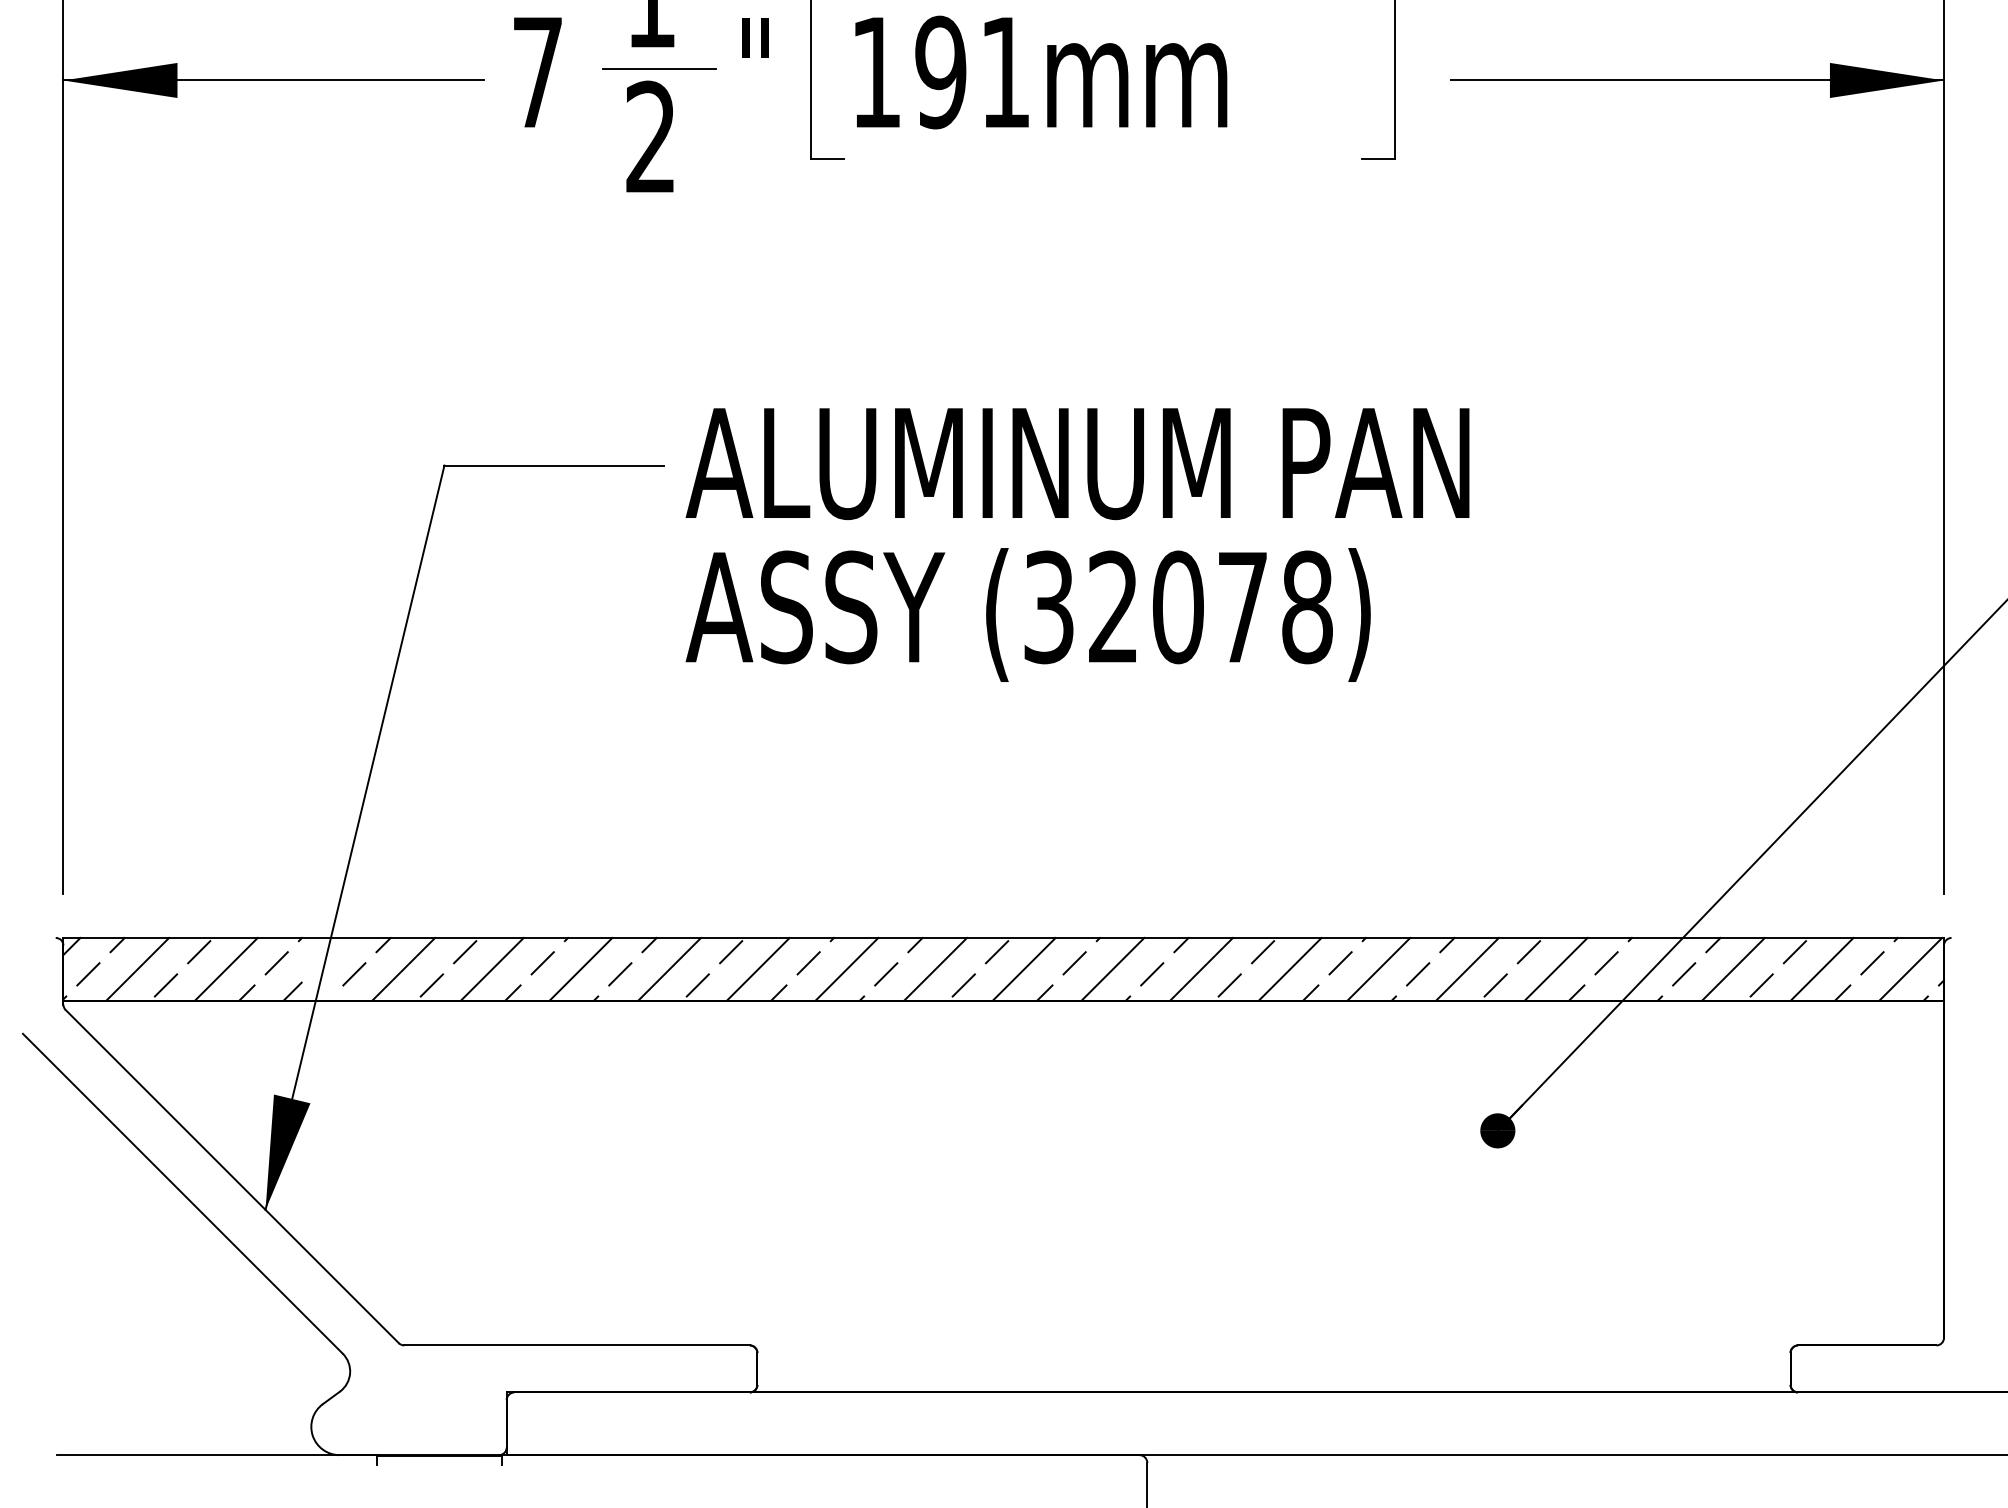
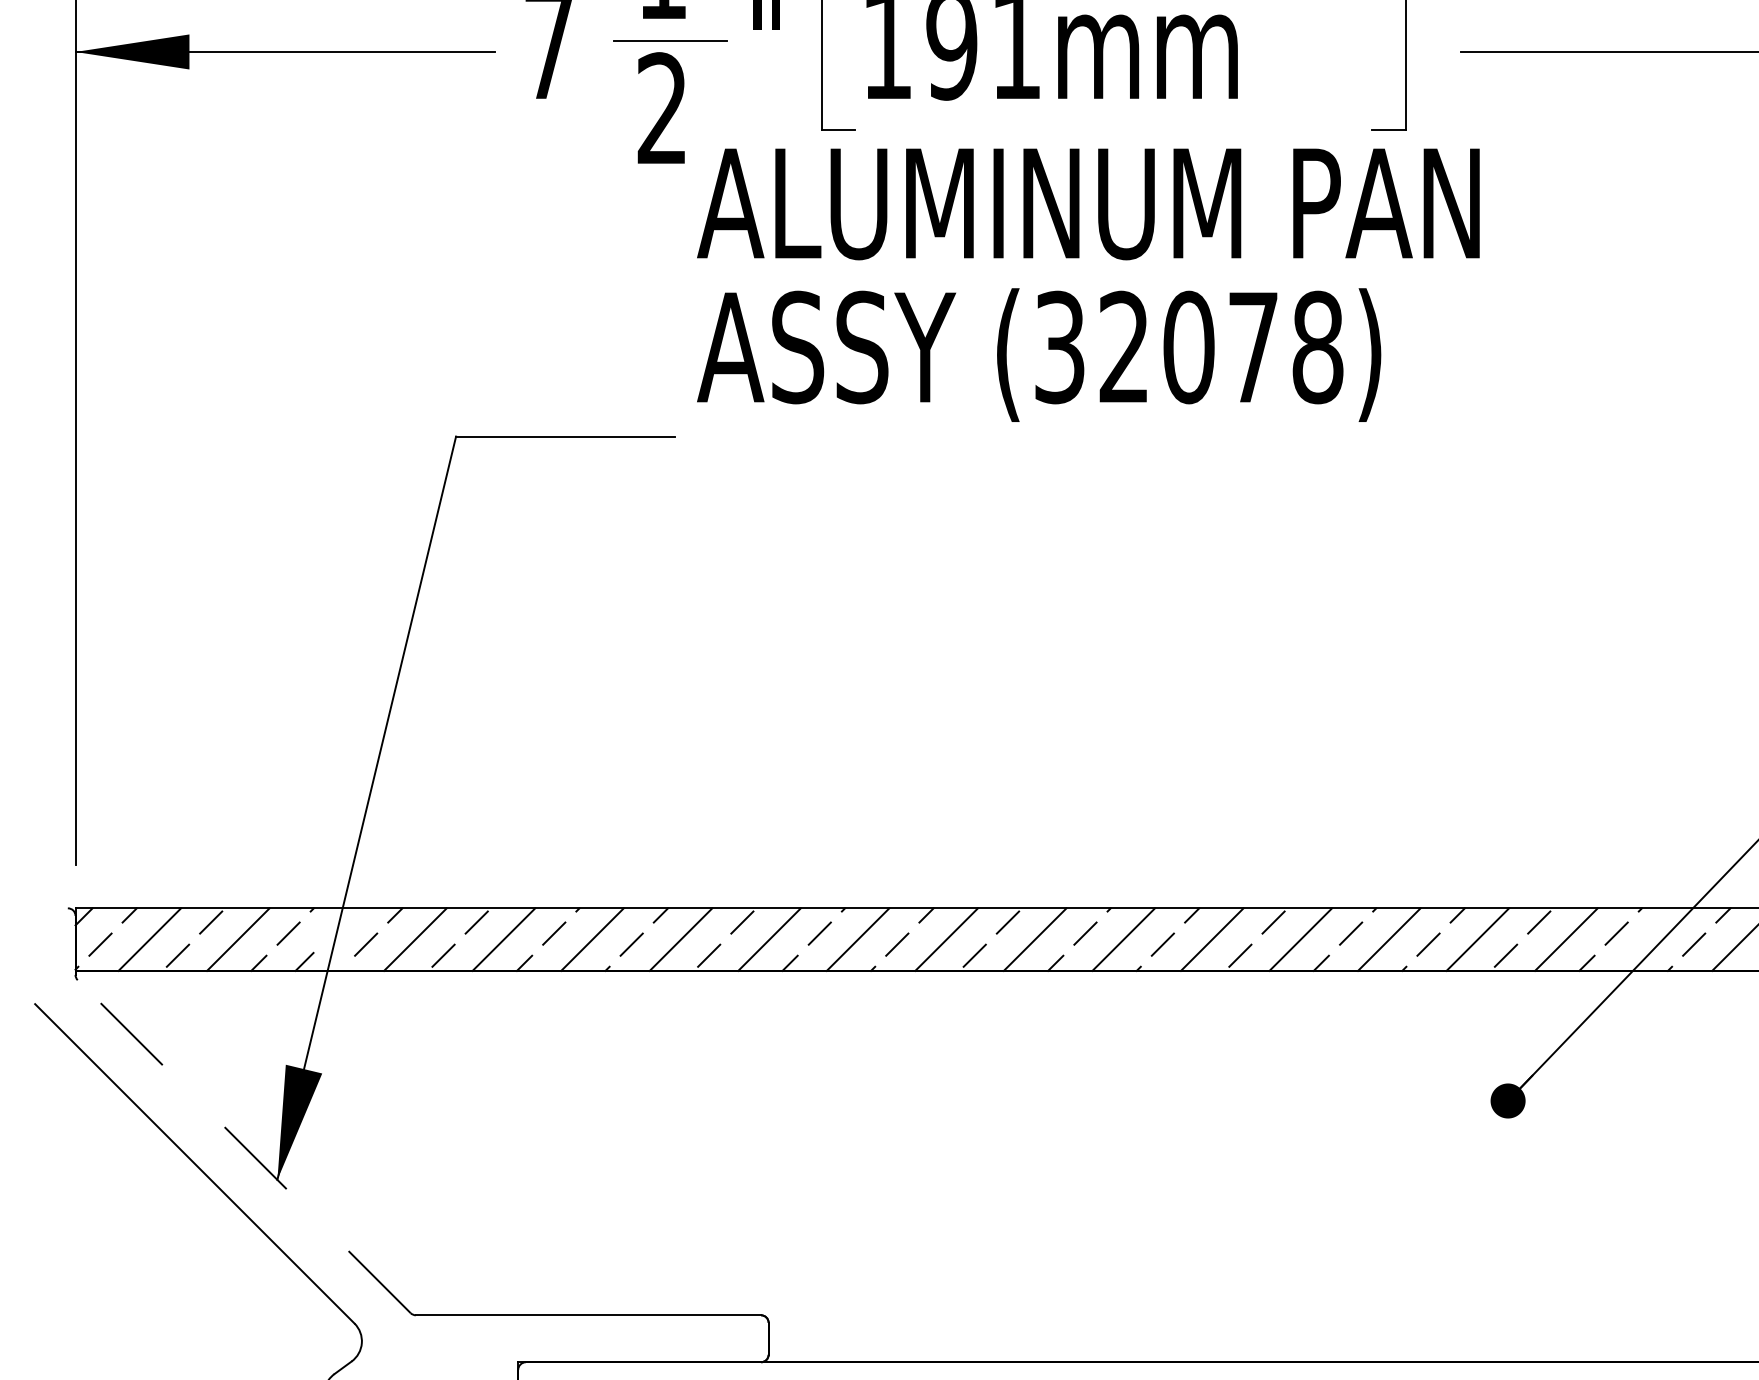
text: (1077, 544) -> (1088, 284), moved
line: (232, 1176) -> (244, 1146), solid -> dashed

